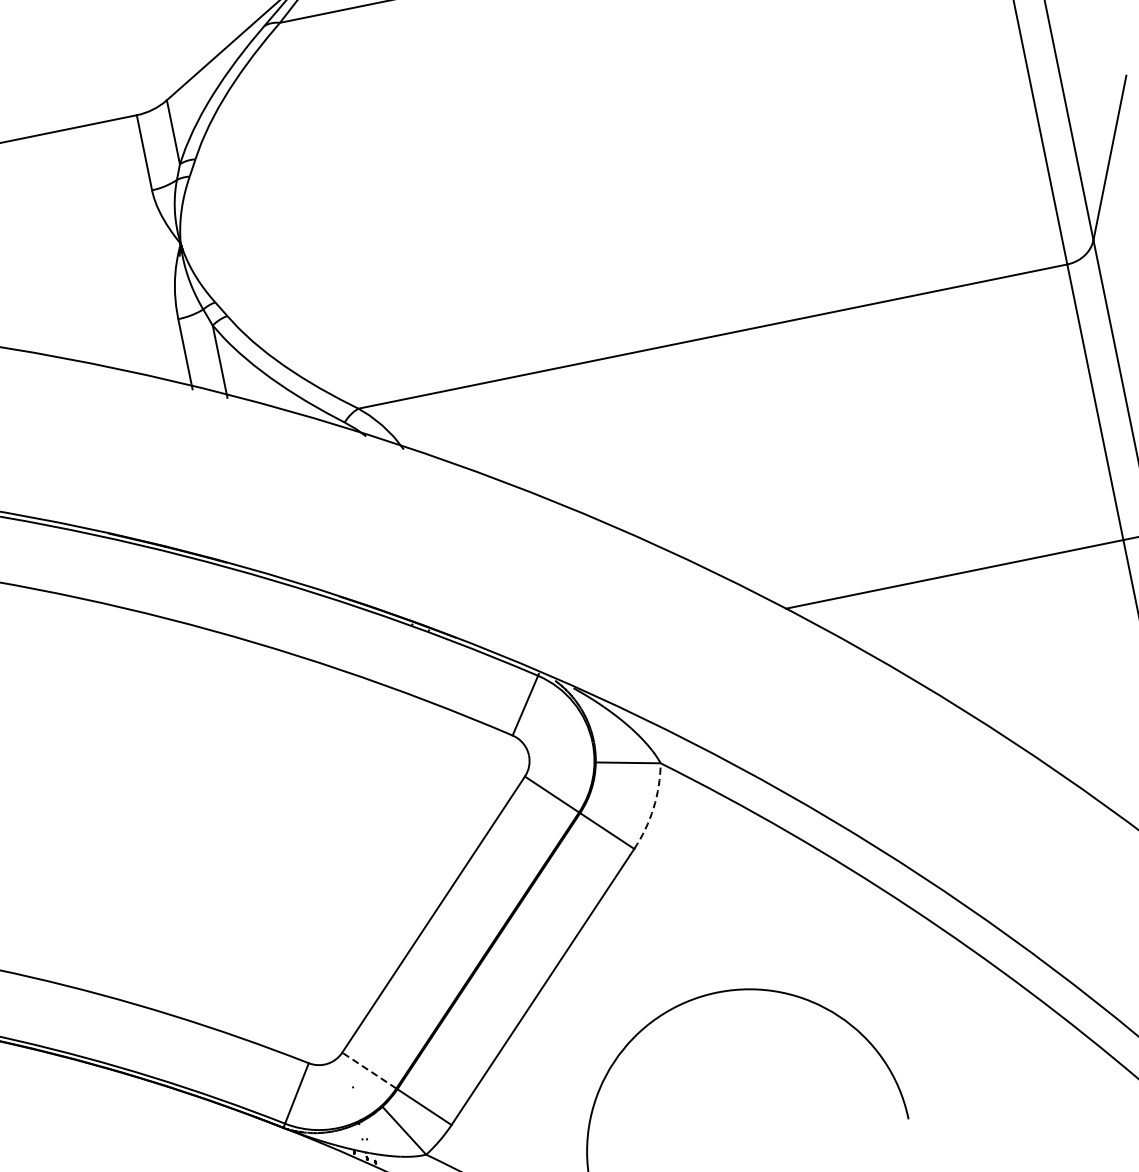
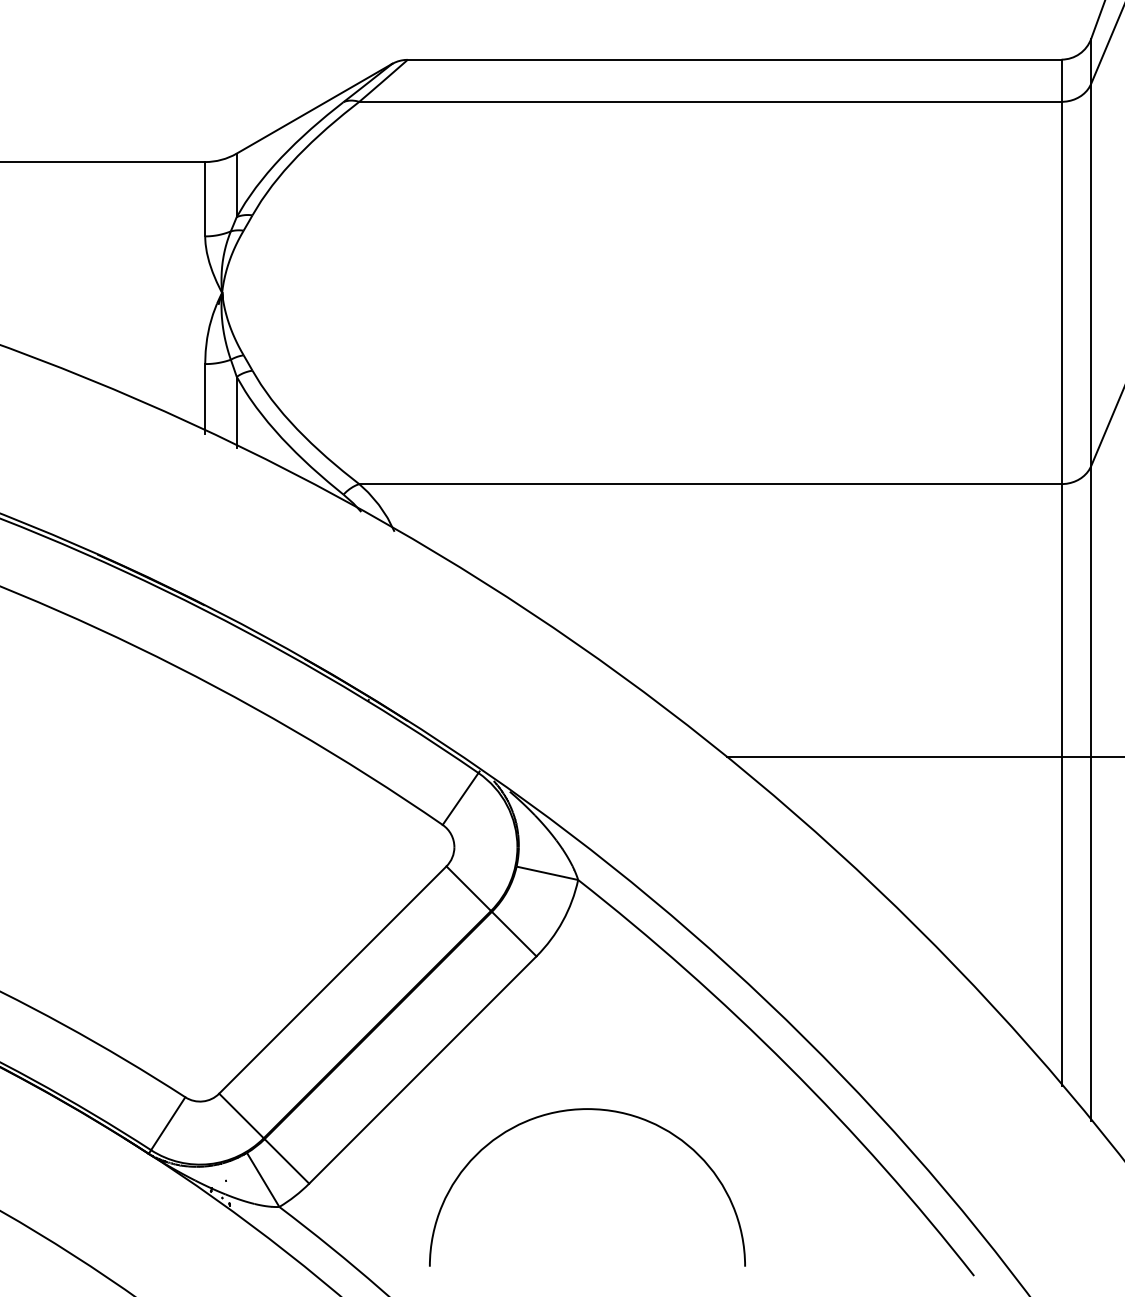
arc: (653, 808) -> (562, 921), dashed -> solid
line: (369, 1070) -> (241, 1115), dashed -> solid

